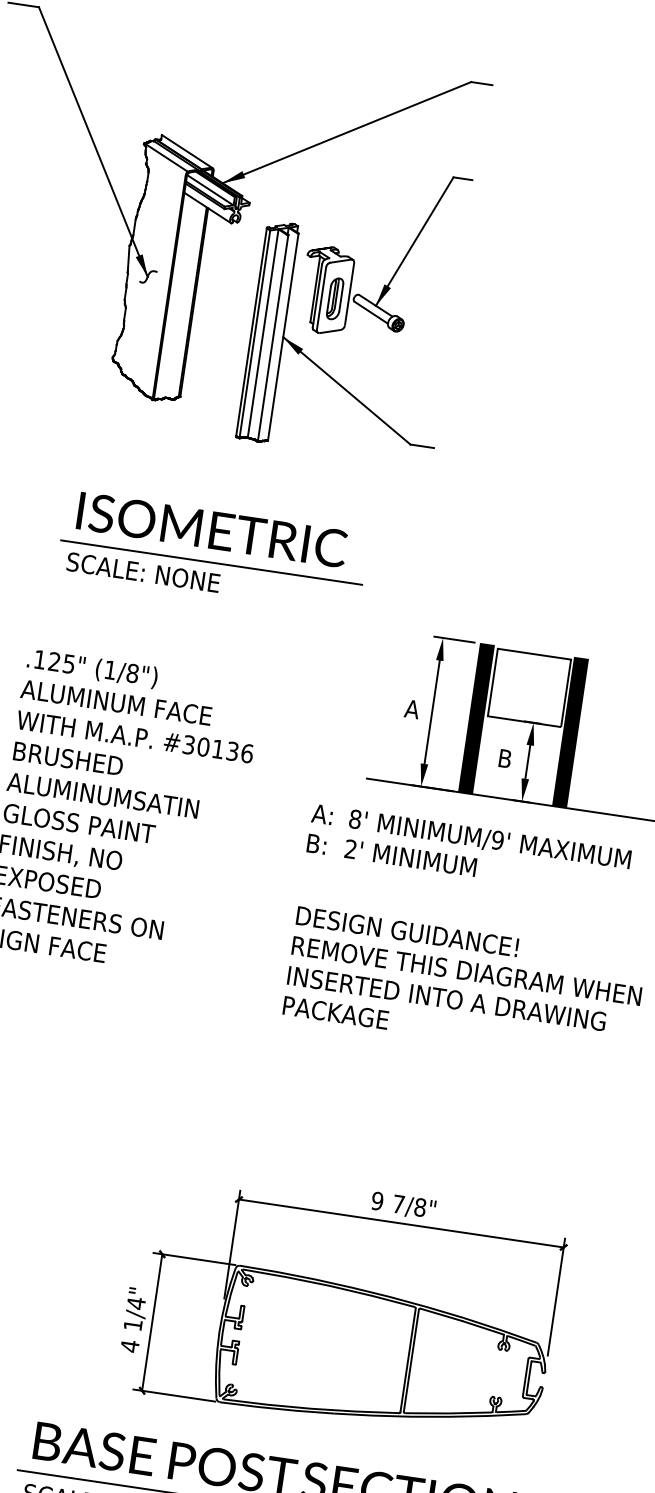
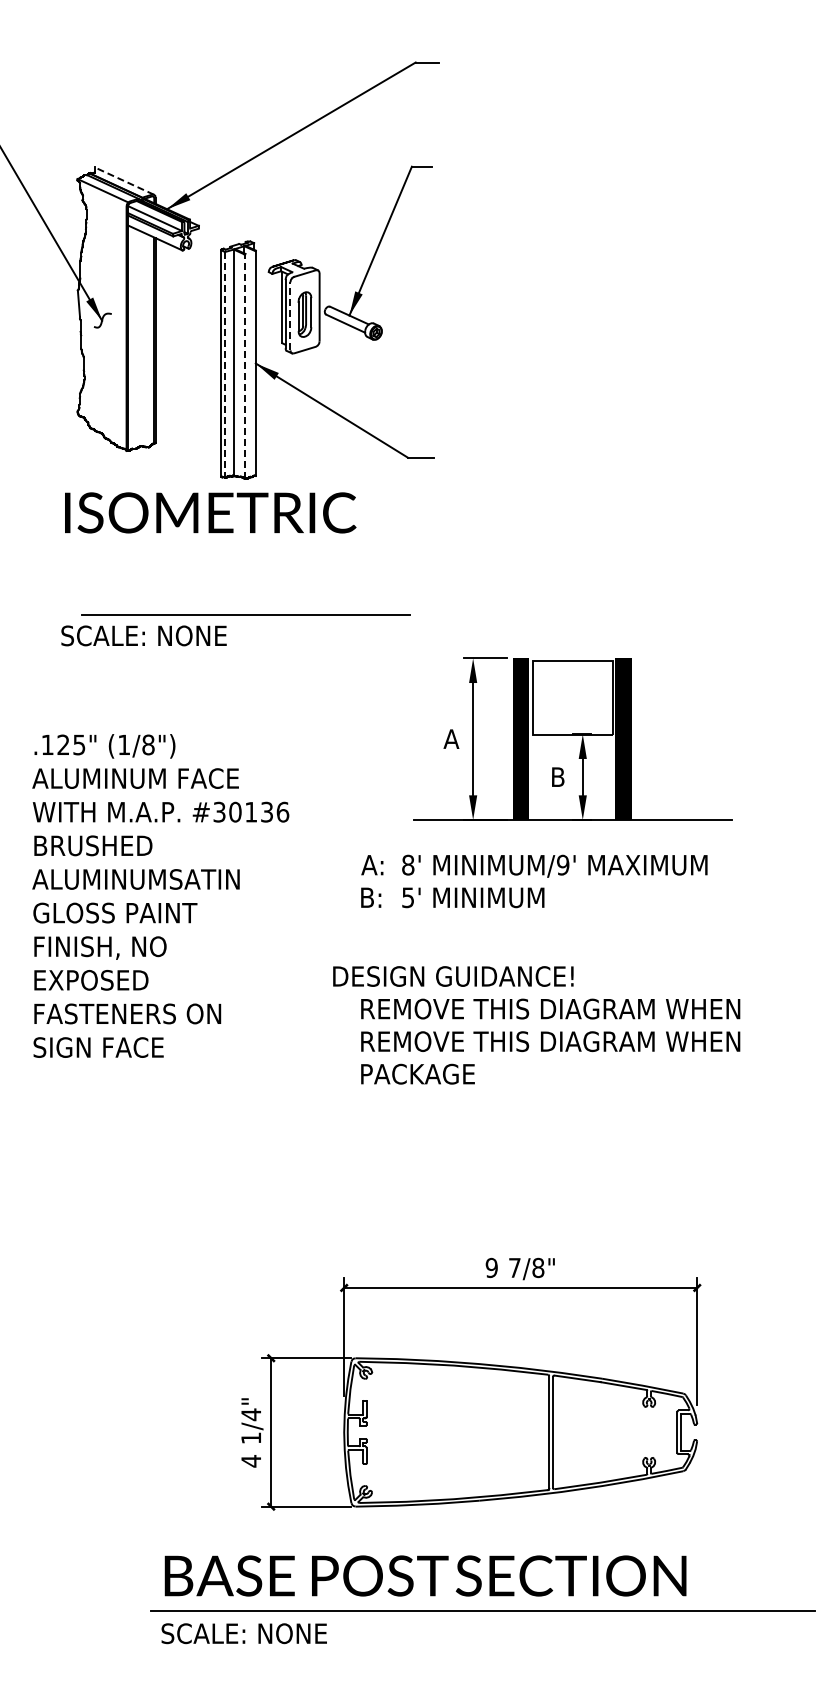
line: (186, 150) -> (123, 180), solid -> dashed
line: (321, 297) -> (290, 315), solid -> dashed
line: (255, 333) -> (225, 364), solid -> dashed
line: (273, 338) -> (245, 366), solid -> dashed
text: (212, 529) -> (210, 512), moved
line: (211, 562) -> (245, 614), moved
text: (350, 848) -> (407, 897), 2' -> 5'
text: (407, 931) -> (453, 976), moved
text: (463, 1000) -> (551, 1041), INSERTED INTO A DRAWING -> REMOVE THIS DIAGRAM WHEN

